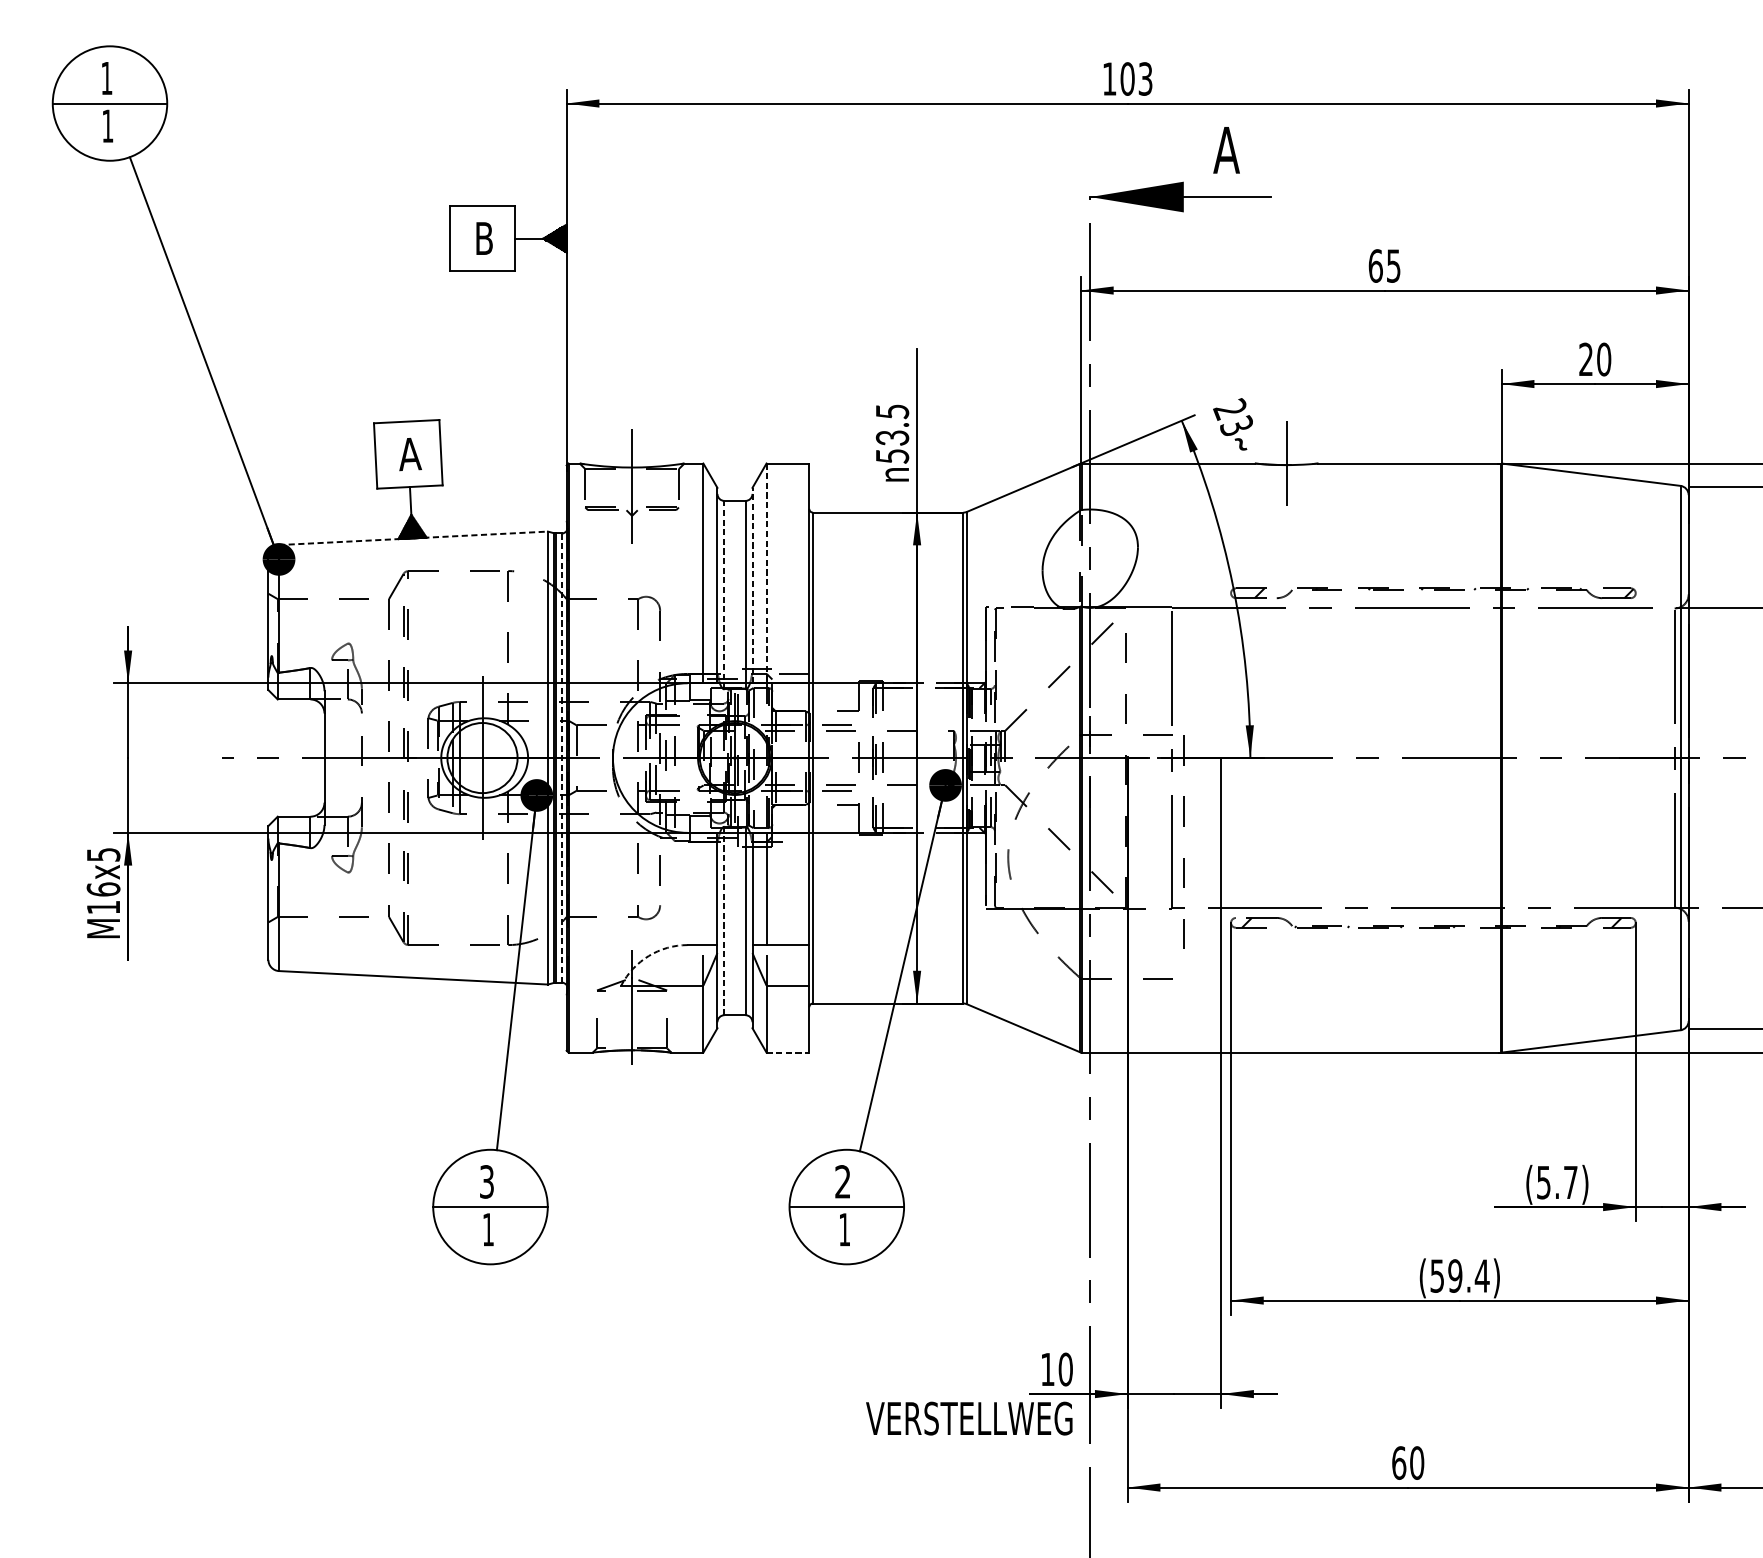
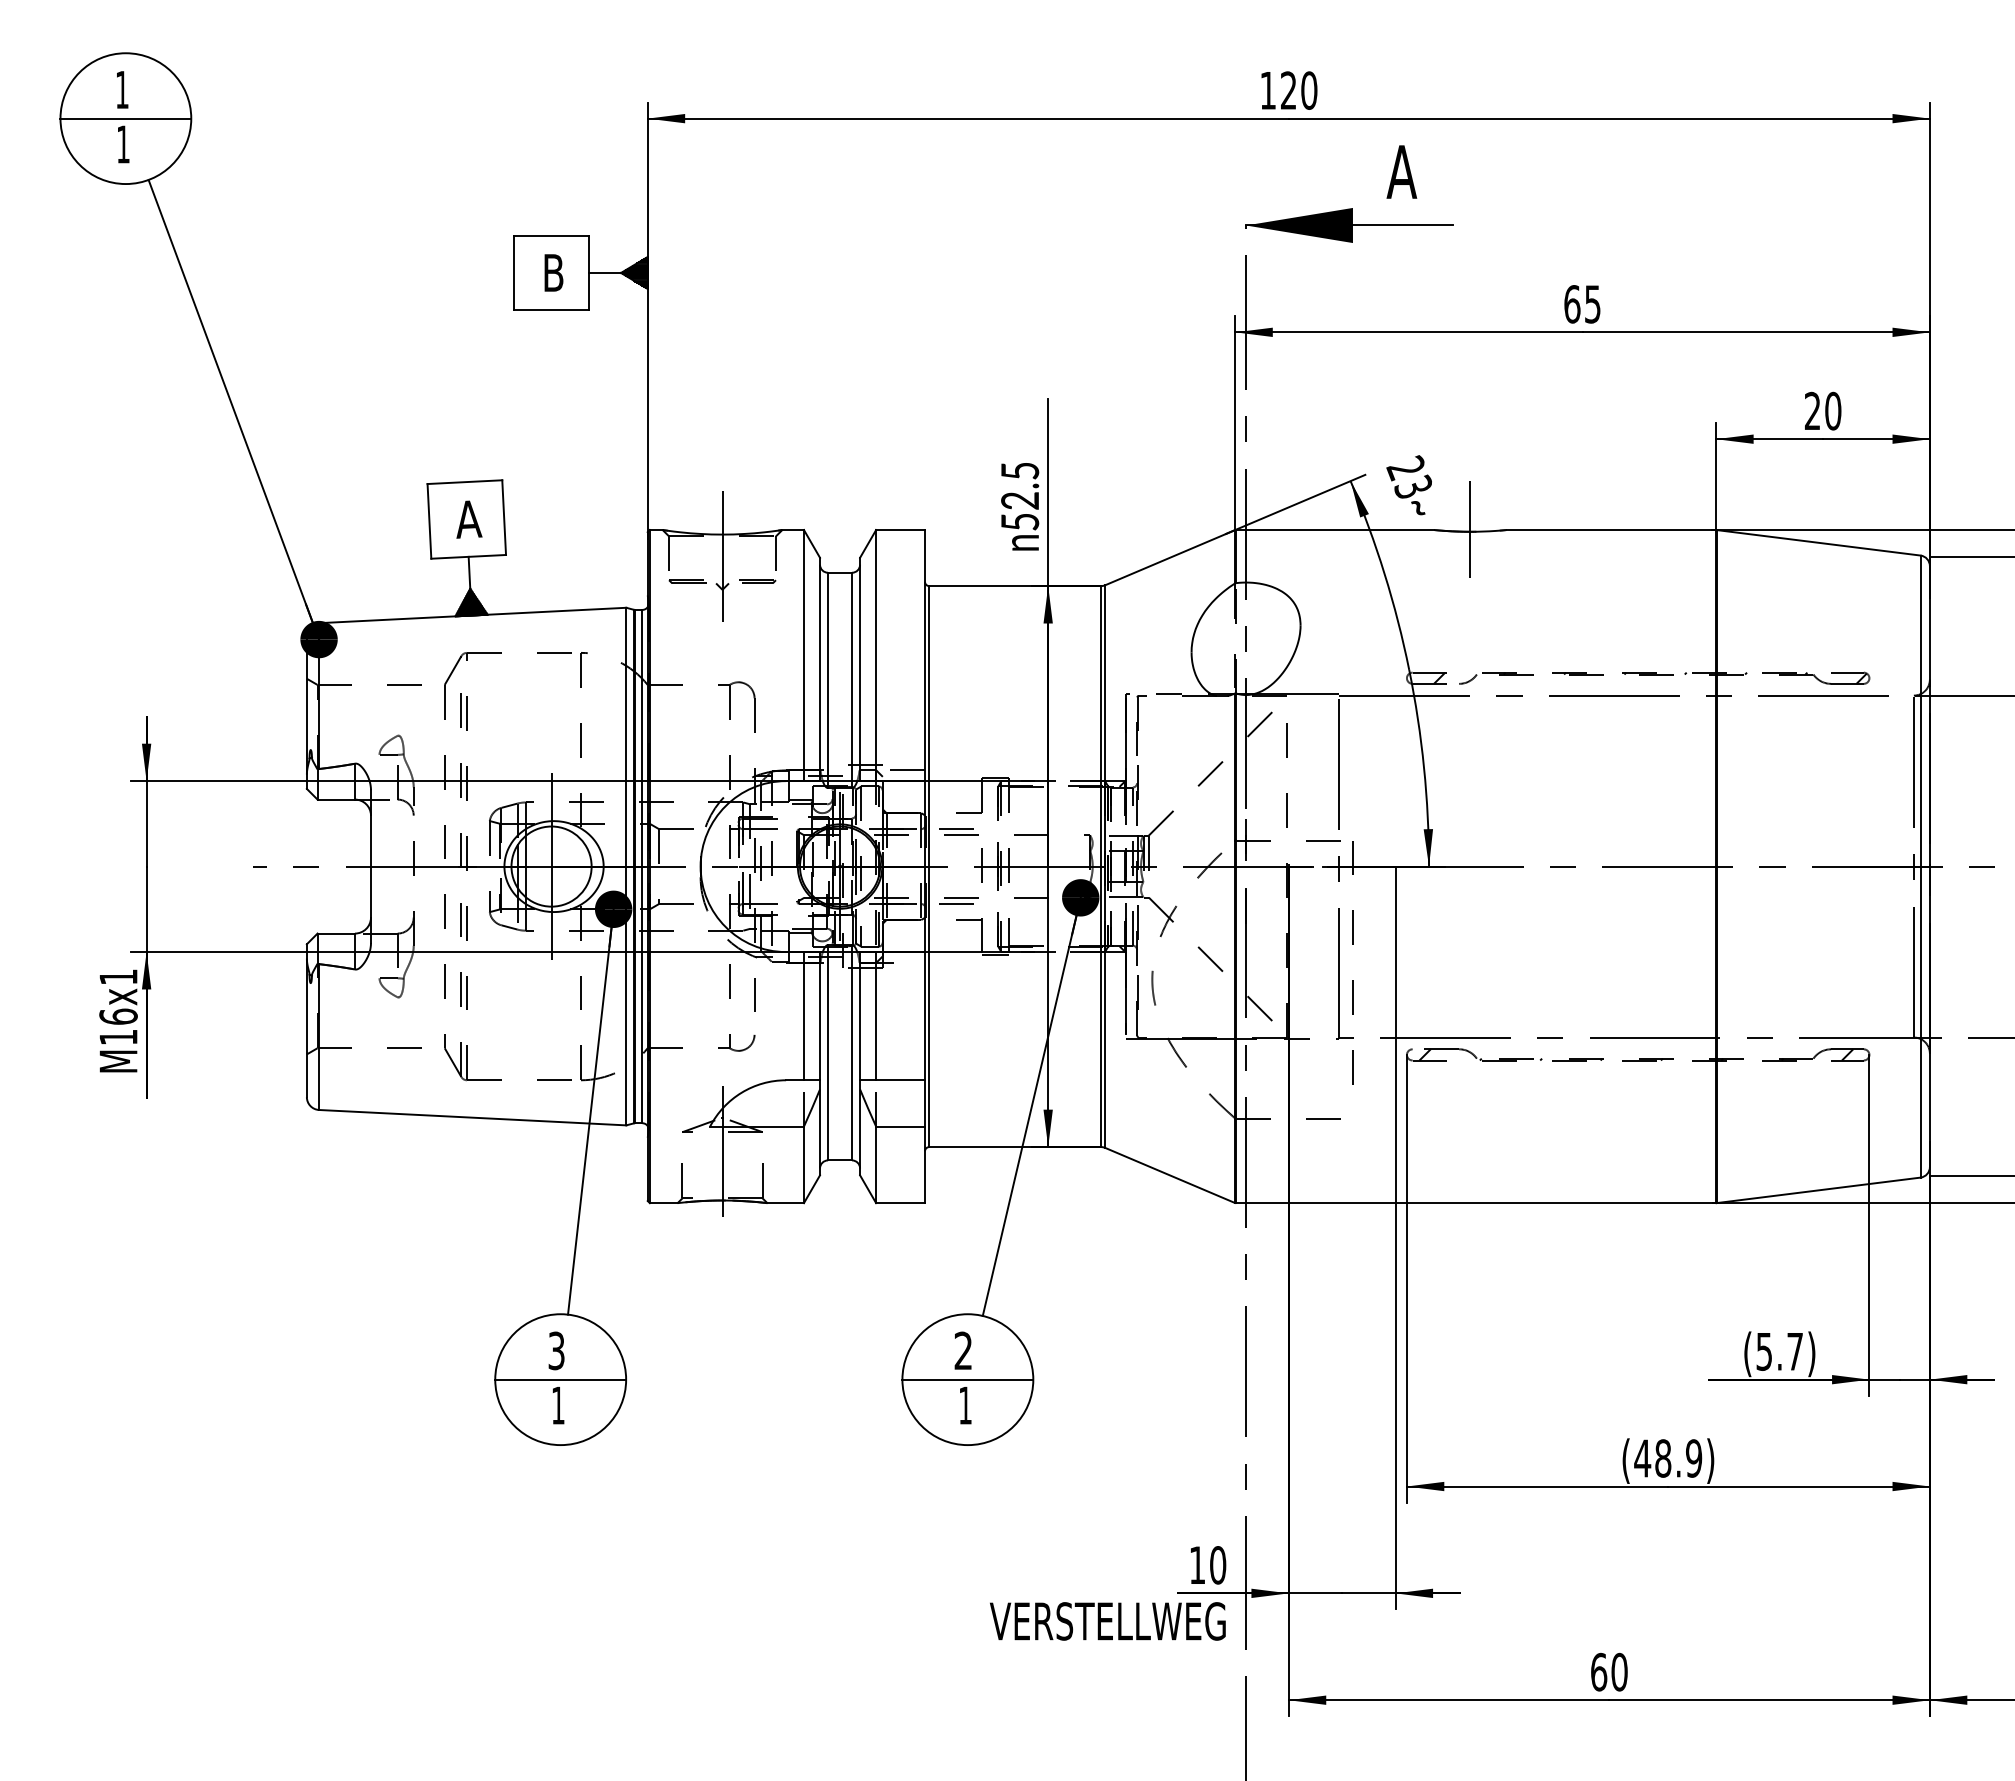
text: (1136, 78) -> (1298, 90), 103 -> 120
text: (892, 437) -> (1020, 500), 53.5 -> 52.5
line: (413, 538) -> (472, 615), dashed -> solid
line: (766, 573) -> (876, 655), dashed -> solid
line: (752, 585) -> (860, 669), dashed -> solid
line: (724, 595) -> (828, 680), dashed -> solid
line: (562, 757) -> (642, 866), dashed -> solid
text: (103, 854) -> (118, 976), M16x5 -> M16x1
line: (702, 889) -> (803, 1016), added
line: (724, 920) -> (828, 1052), dashed -> solid
arc: (648, 955) -> (741, 1092), dashed -> solid
line: (788, 1052) -> (901, 1203), dashed -> solid
text: (1459, 1276) -> (1668, 1458), (59.4) -> (48.9)

